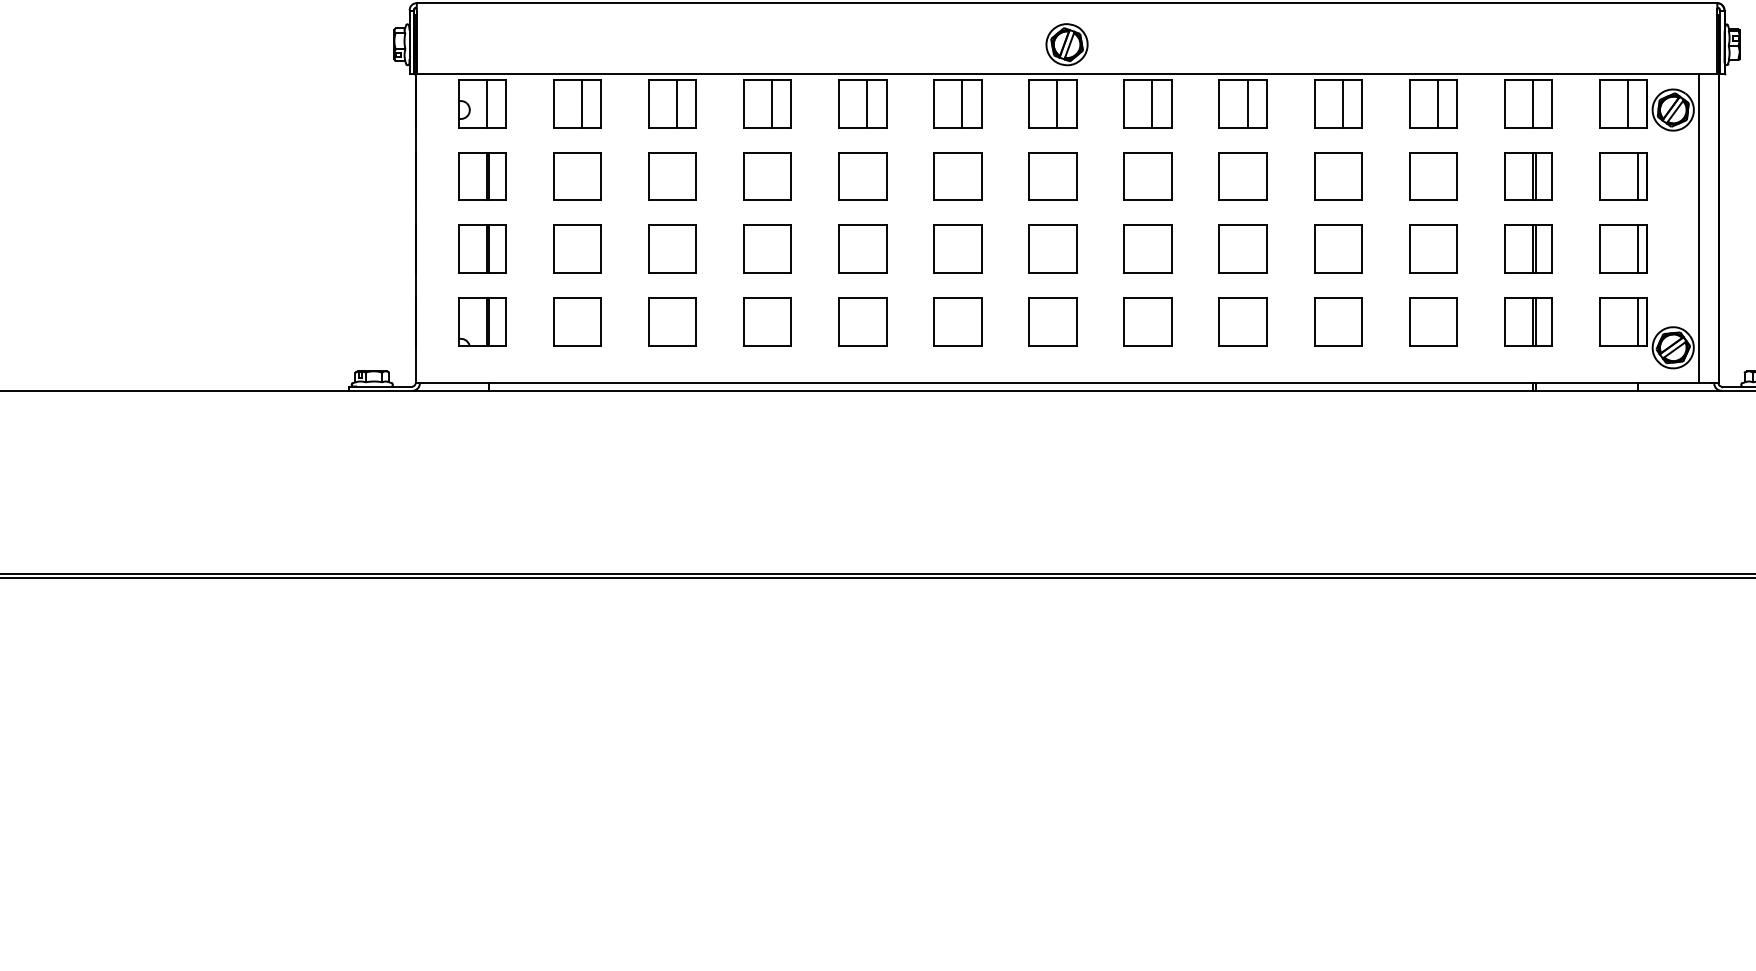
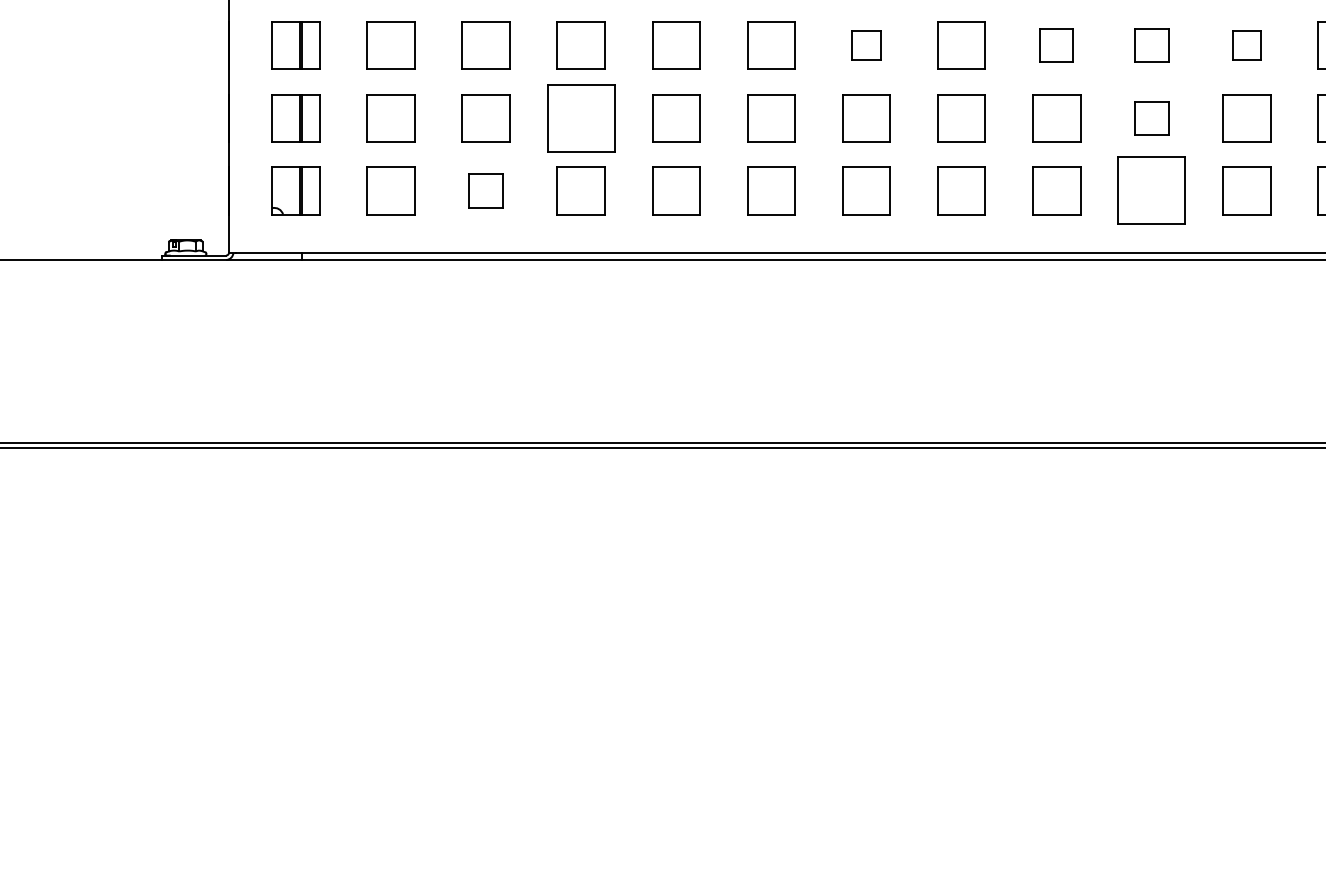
part: (1052, 176) -> (866, 45), size x0.6
part: (1242, 176) -> (1056, 45), size x0.7
part: (1338, 176) -> (1152, 45), size x0.7
part: (1433, 176) -> (1247, 45), size x0.6
part: (767, 248) -> (581, 117), size x1.4
part: (1338, 248) -> (1152, 117), size x0.7
part: (672, 321) -> (486, 190), size x0.7
part: (1338, 321) -> (1152, 190), size x1.4

